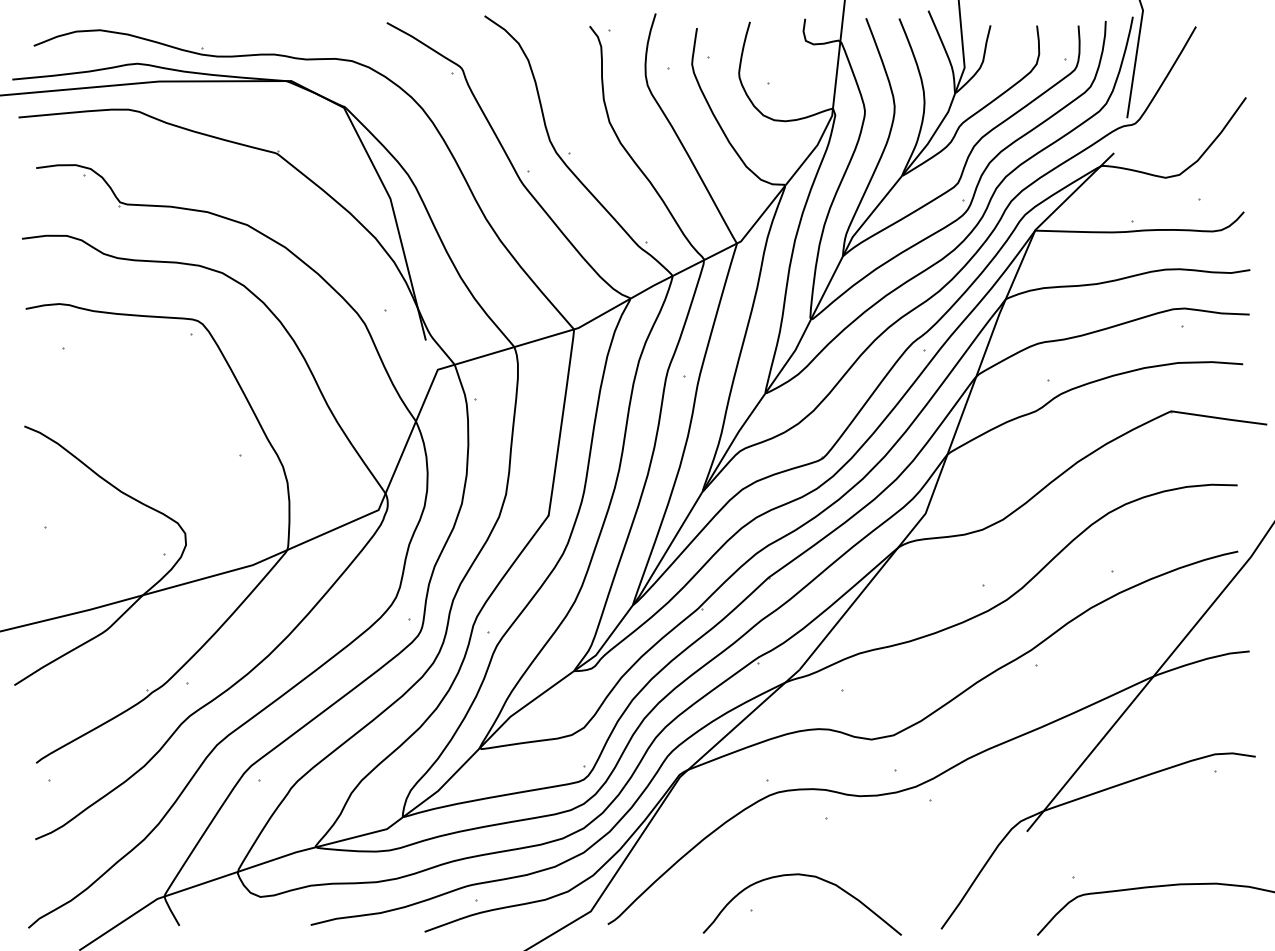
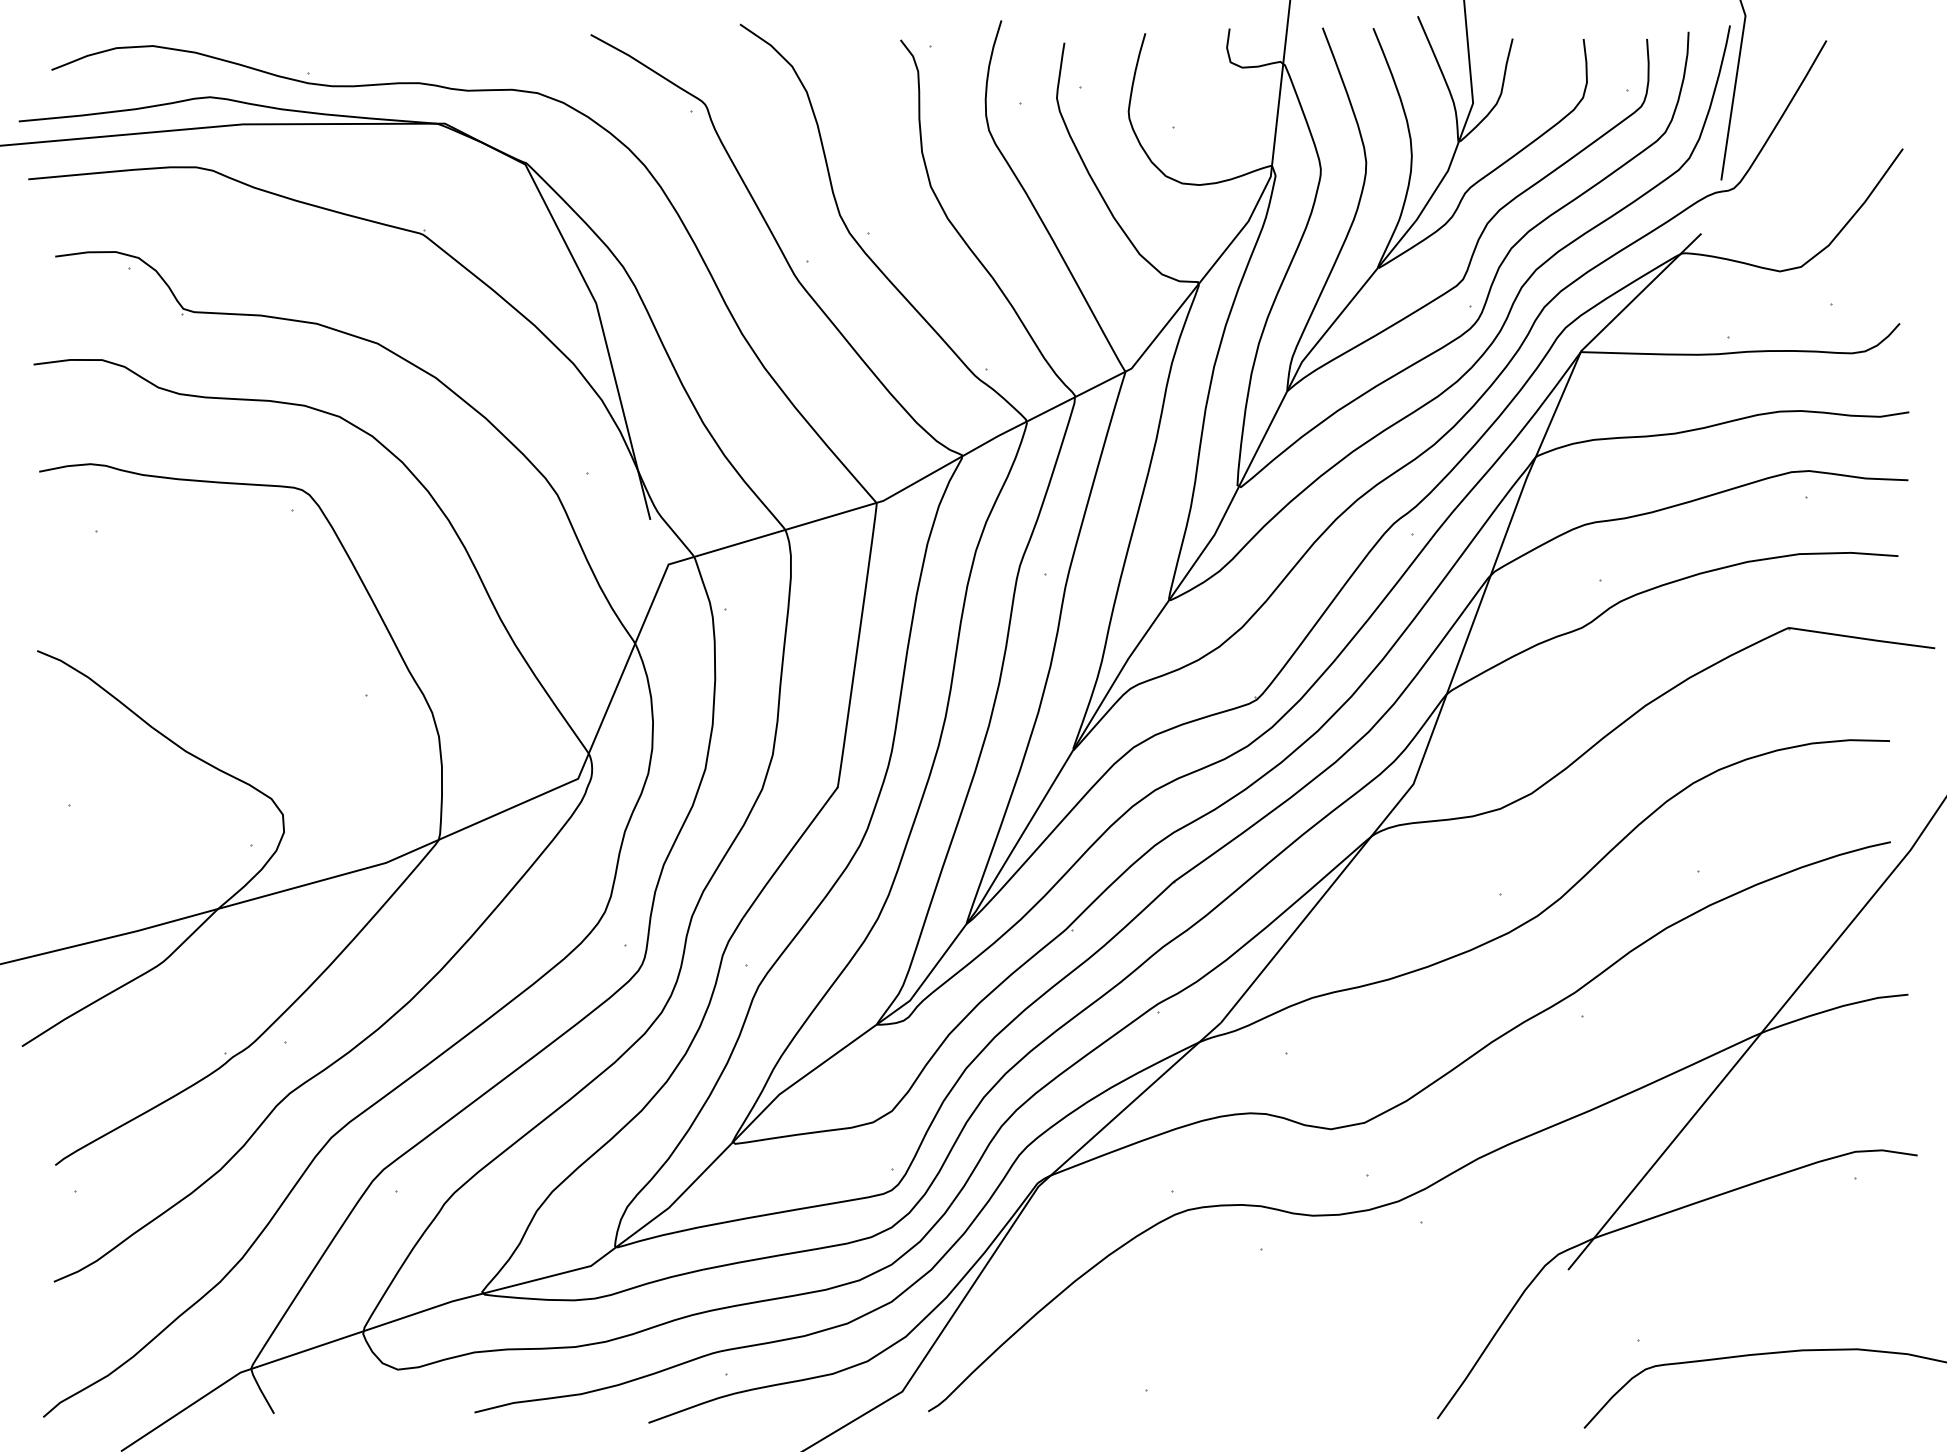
curve: (805, 876) -> (1230, 1338), removed

